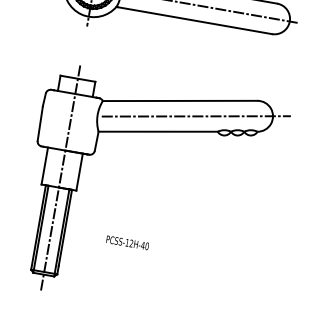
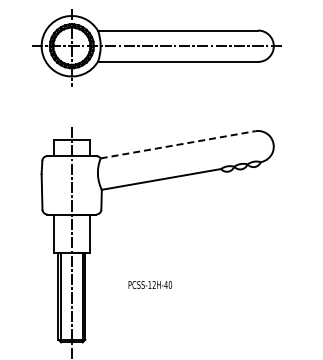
line: (180, 100) -> (178, 144), solid -> dashed
line: (195, 116) -> (196, 157), removed
text: (127, 242) -> (150, 284), moved

